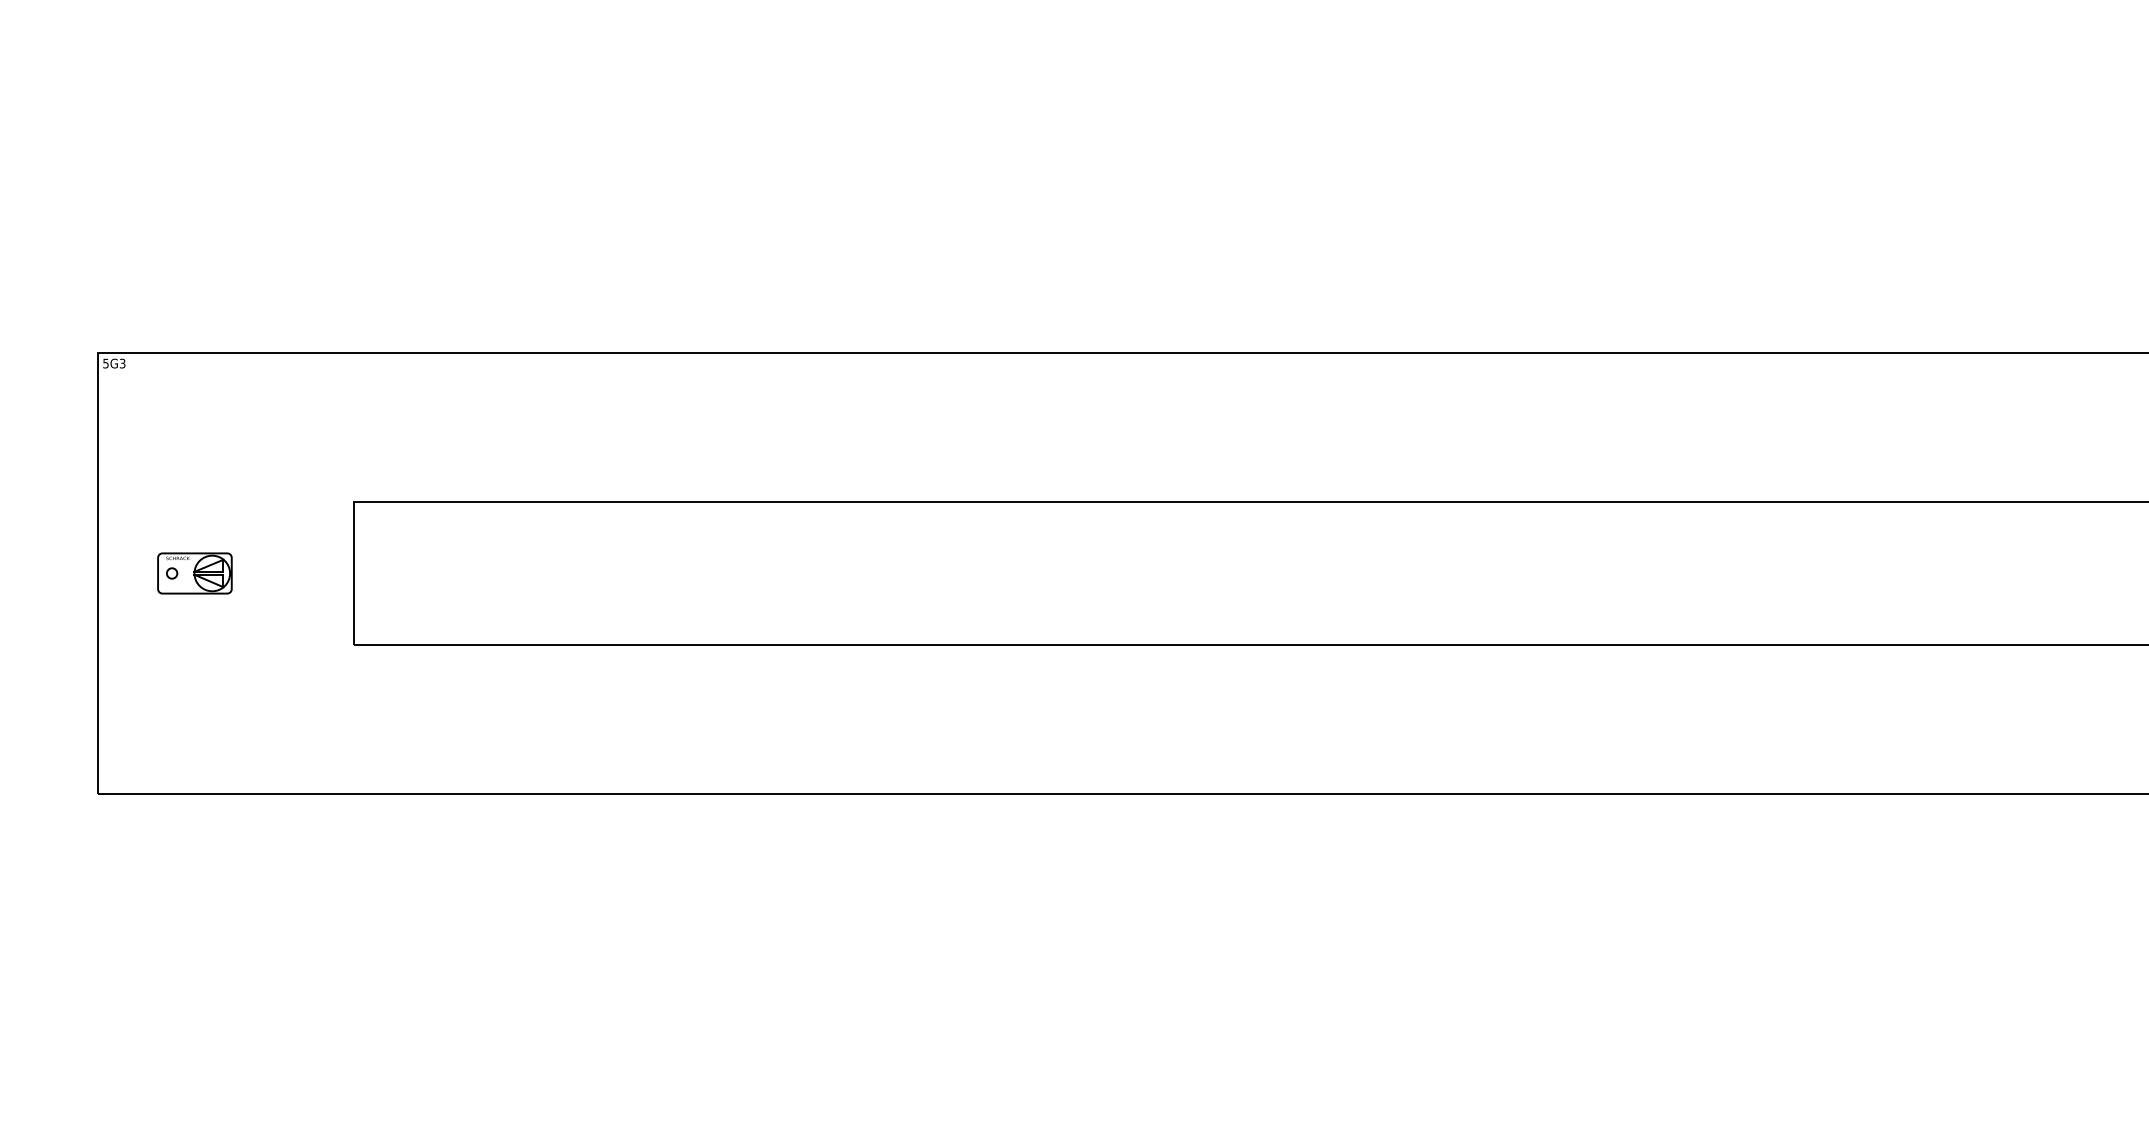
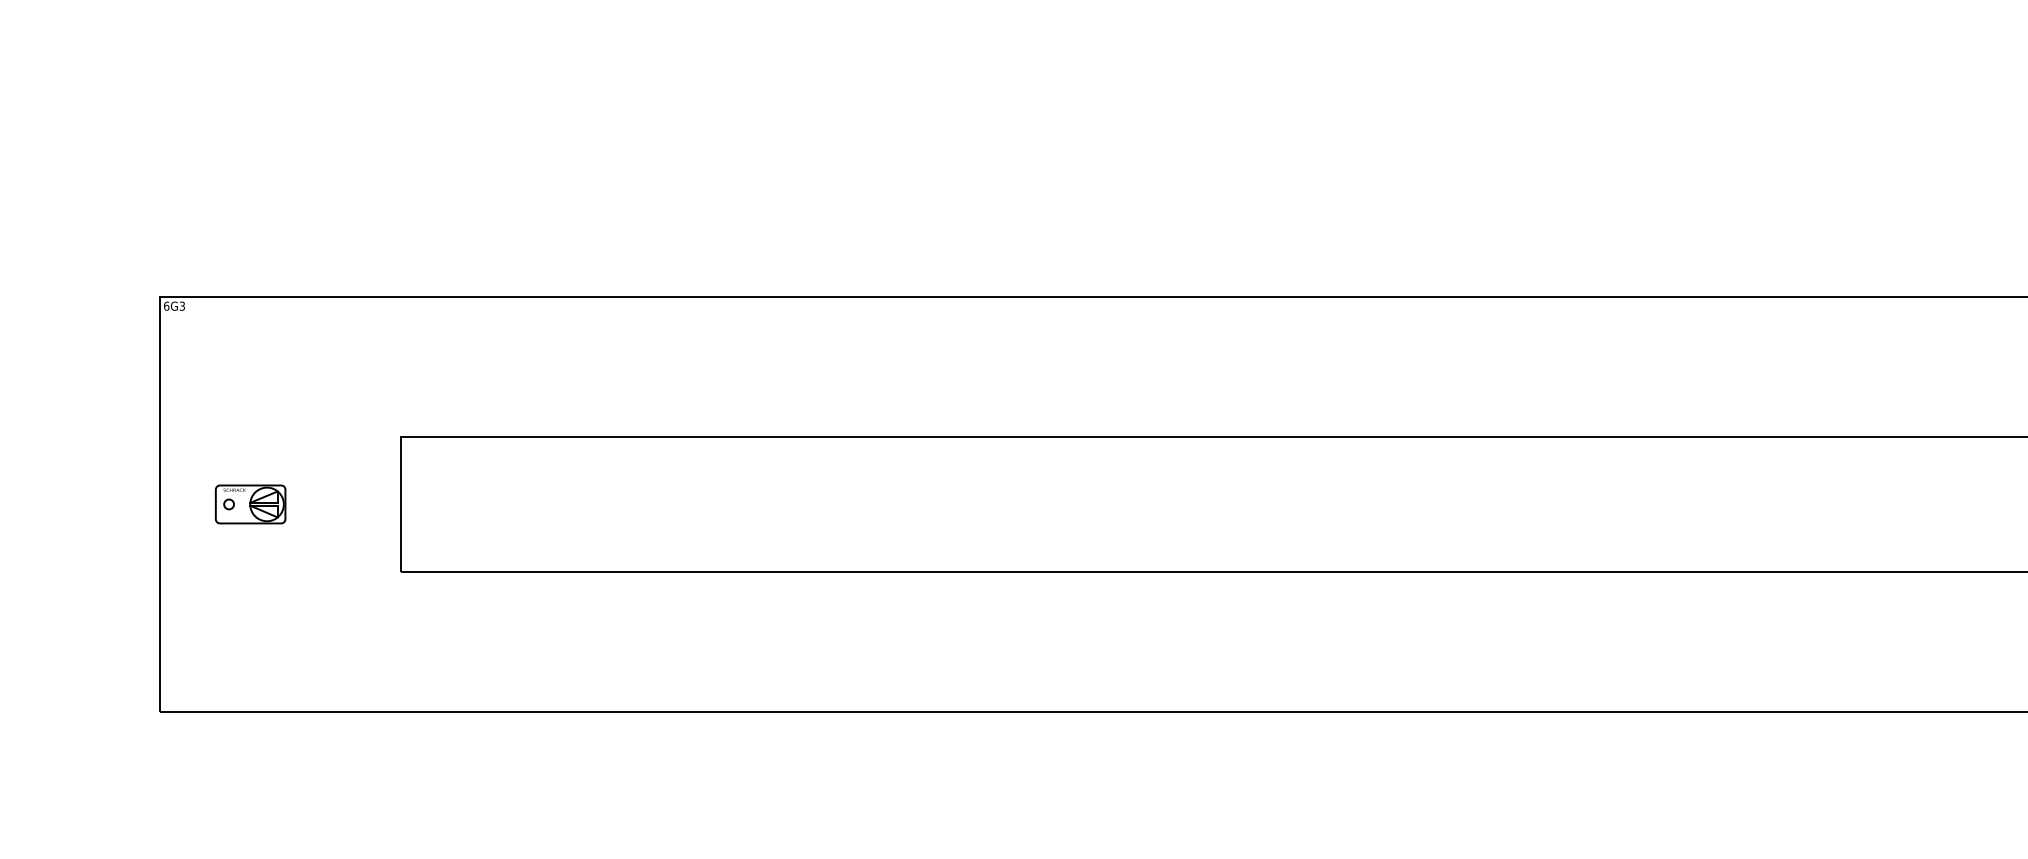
text: (105, 363) -> (166, 306), 5G3 -> 6G3

